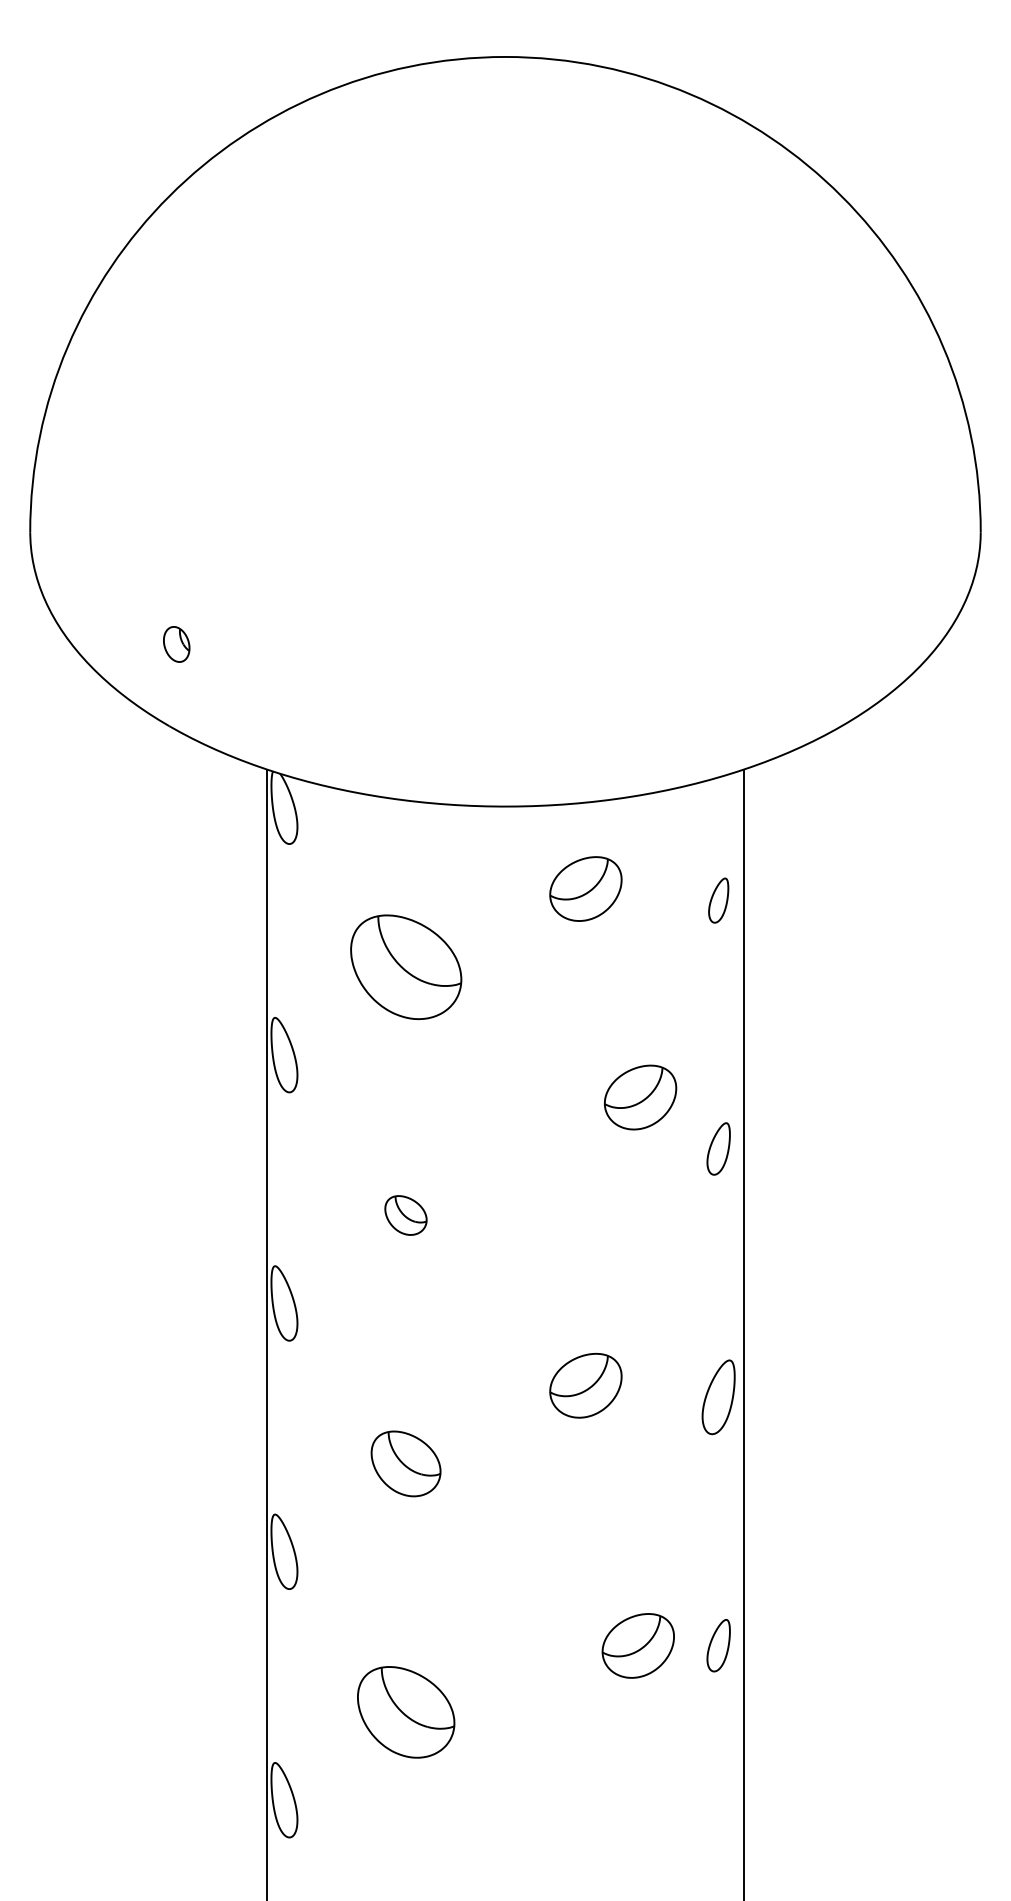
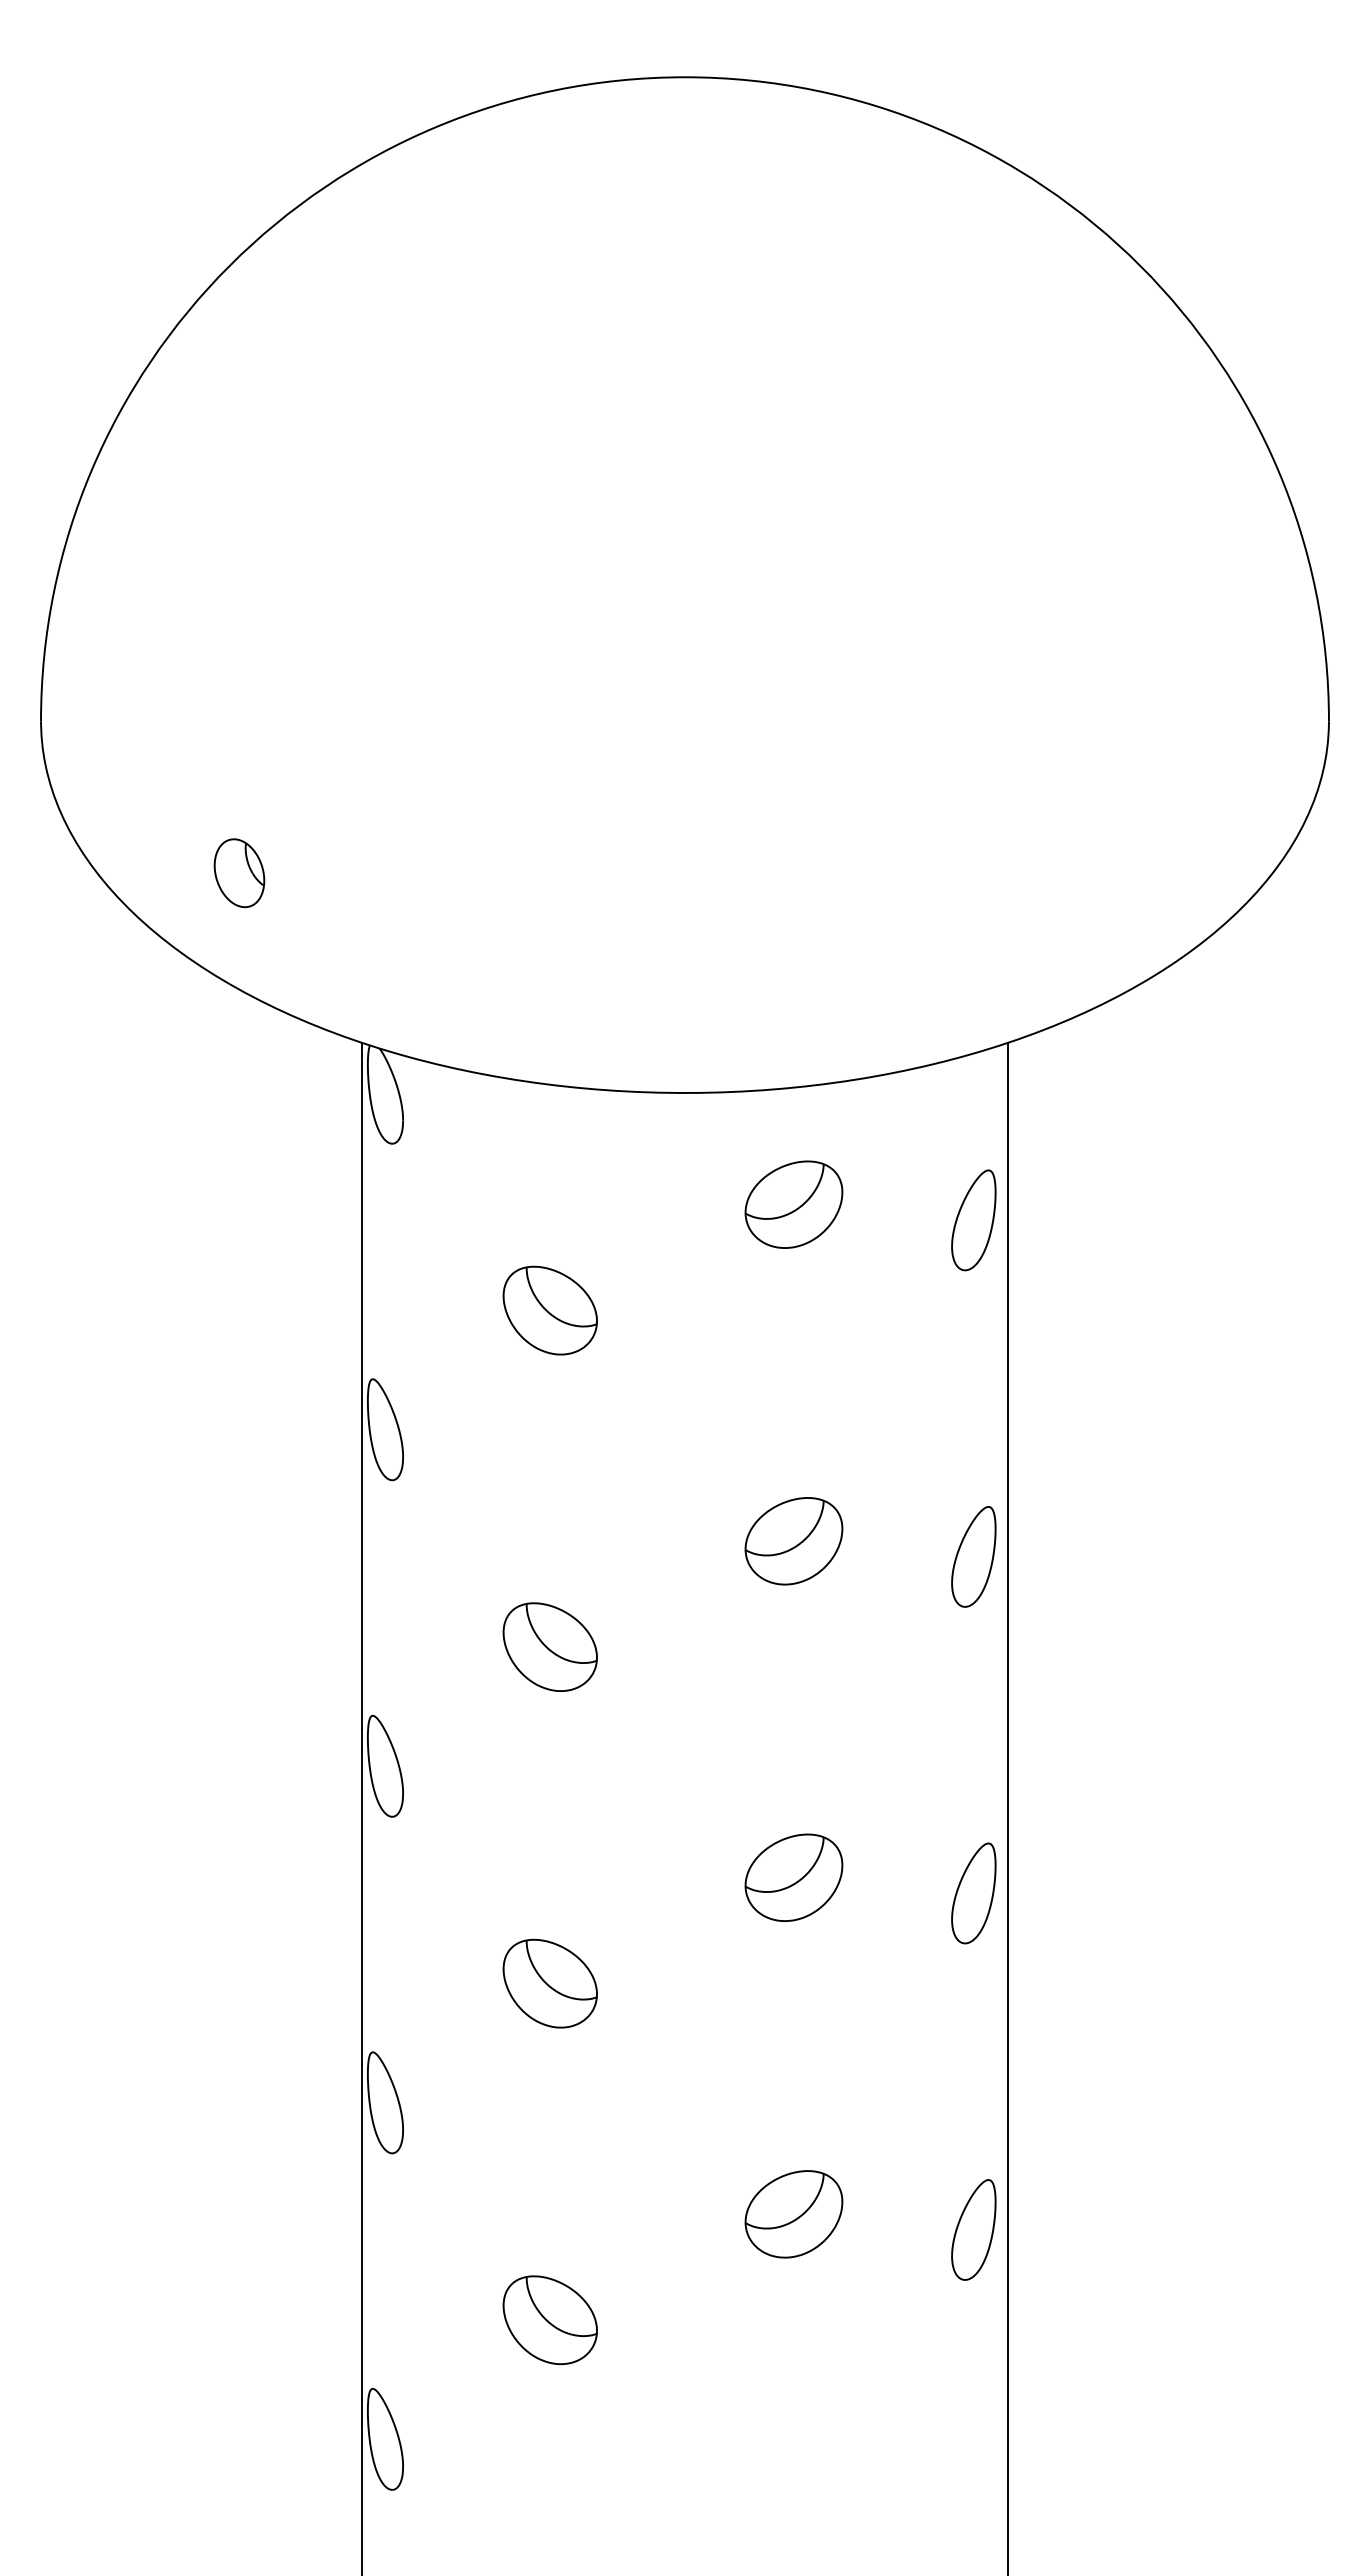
part: (176, 644) -> (239, 873), size x1.43
part: (718, 900) -> (973, 1220), size x1.67
part: (405, 967) -> (549, 1310), size x0.62
part: (640, 1097) -> (793, 1541), moved
part: (718, 1148) -> (973, 1556), size x1.43
part: (405, 1215) -> (549, 1646), size x1.67
part: (718, 1645) -> (973, 2229), size x1.43
part: (637, 1646) -> (793, 2214), moved
part: (405, 1711) -> (549, 2319), size x0.71

